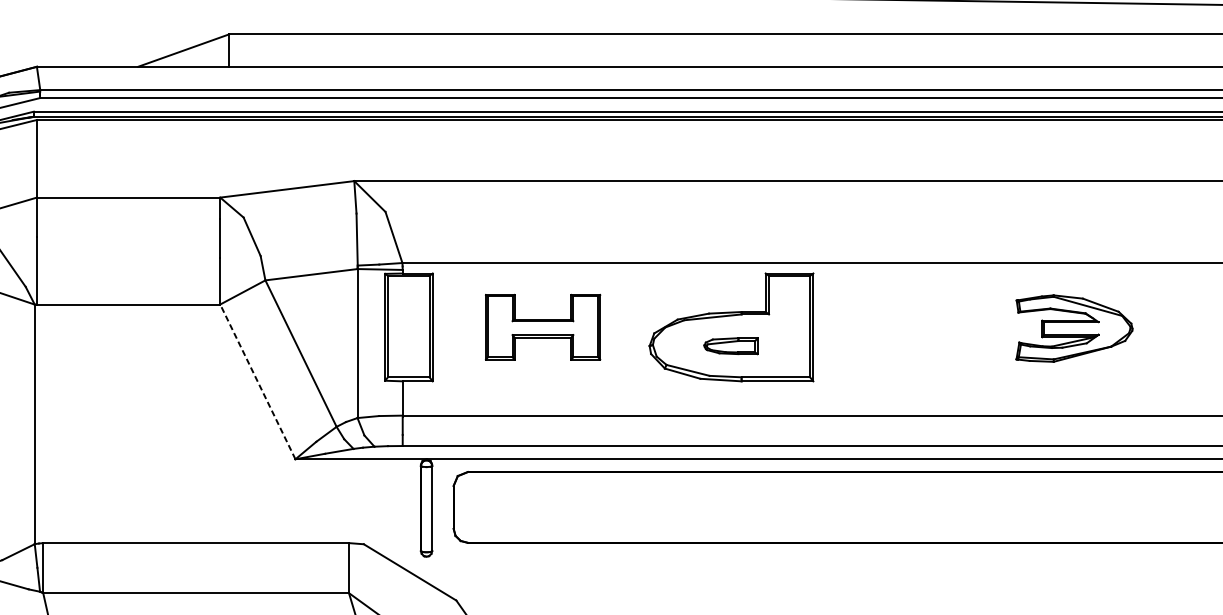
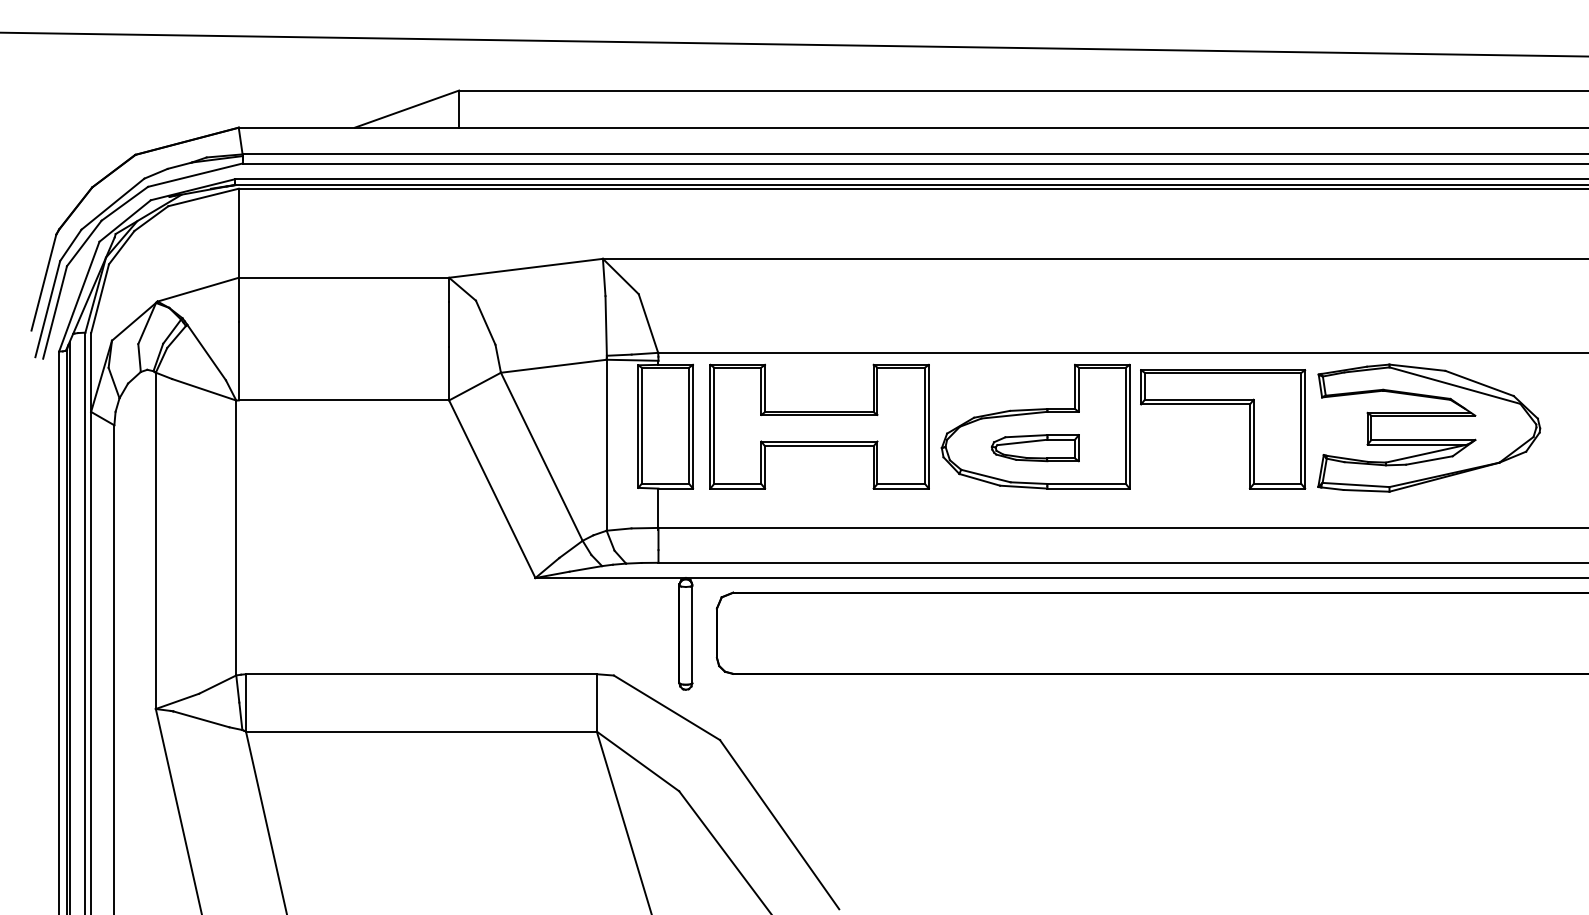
part: (895, 308) -> (1223, 404), added
part: (543, 327) -> (819, 426), size x1.67
part: (1074, 328) -> (1429, 427), size x1.67
part: (730, 346) -> (1034, 448), size x1.43
line: (258, 382) -> (492, 489), dashed -> solid

